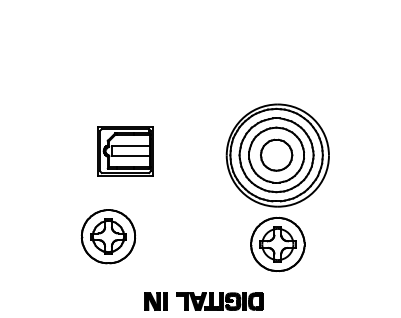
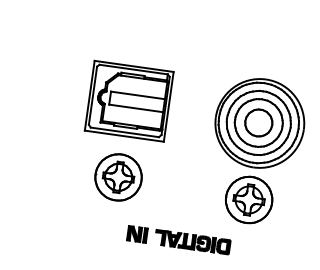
part: (125, 151) -> (129, 101), size x1.67
part: (108, 236) -> (118, 177), moved

